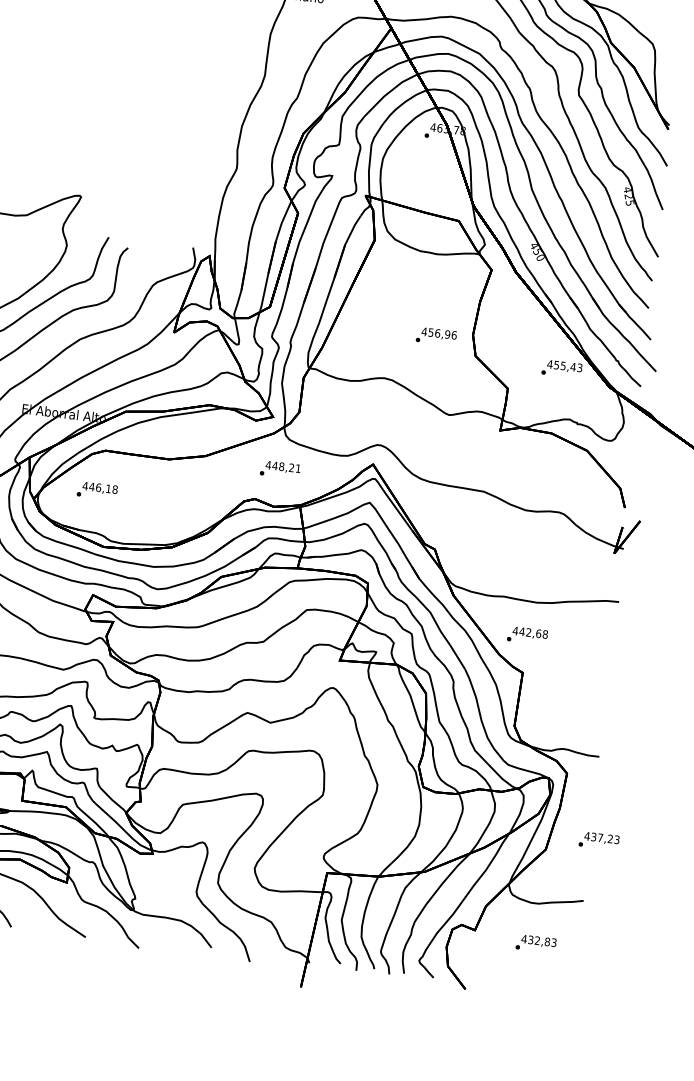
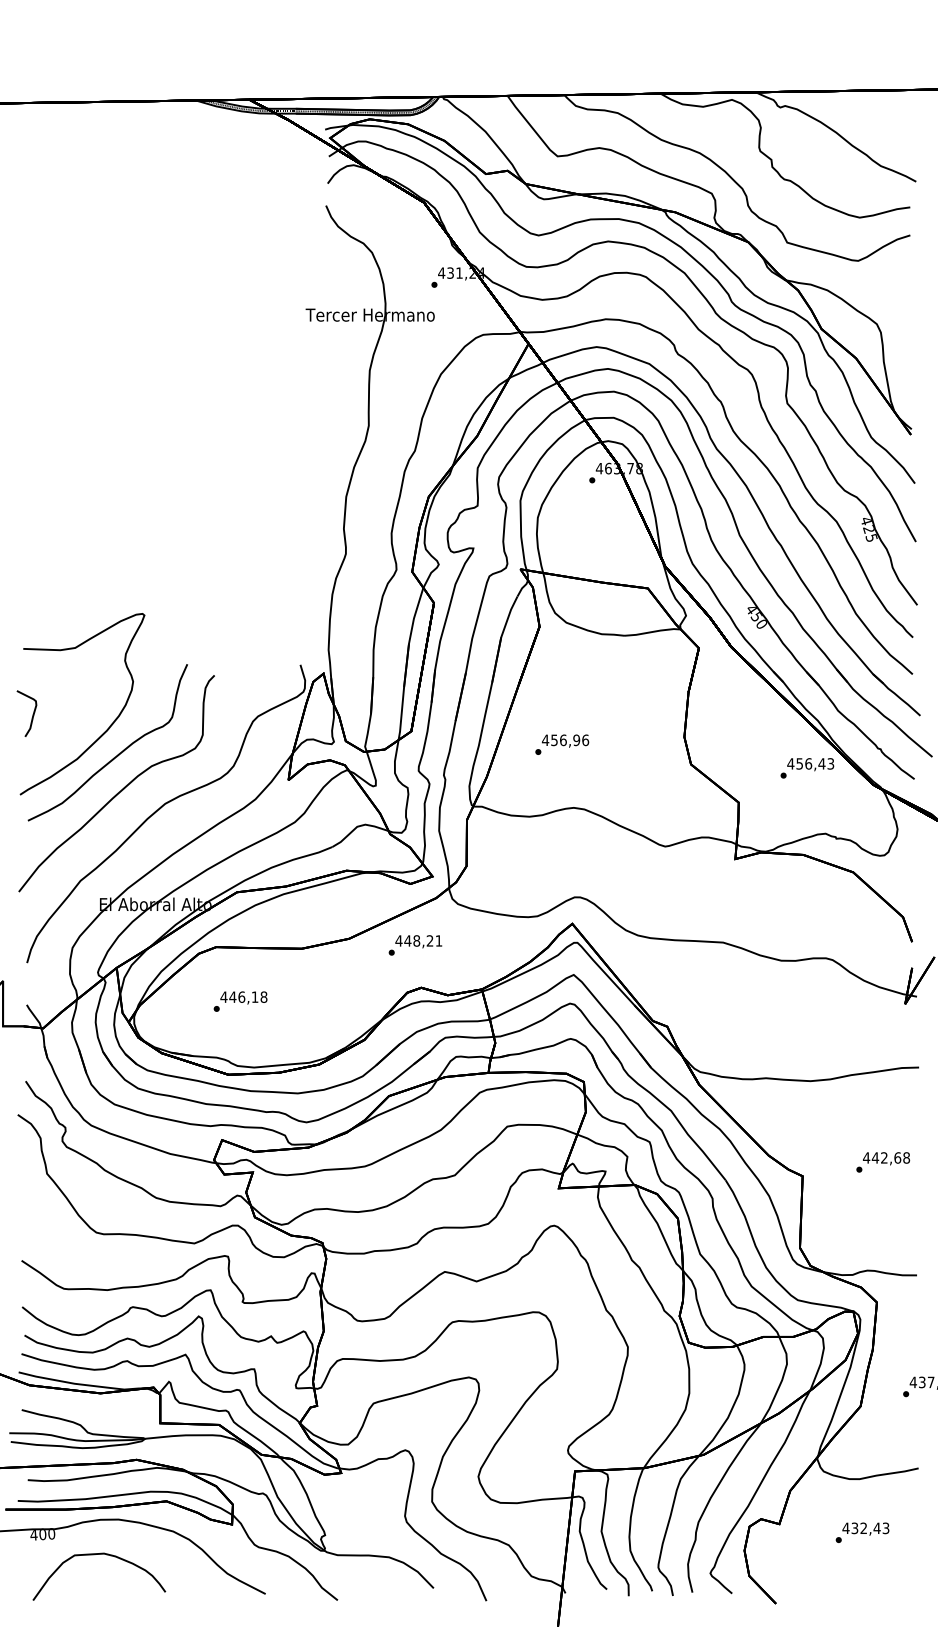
text: (436, 336) -> (562, 744), moved
text: (563, 365) -> (808, 763), 455,43 -> 456,43
text: (280, 470) -> (415, 945), moved
text: (97, 490) -> (240, 1001), moved
text: (527, 635) -> (883, 1162), moved
text: (546, 941) -> (876, 1528), 432,83 -> 432,43

